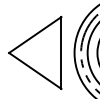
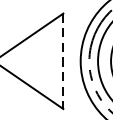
line: (61, 53) -> (63, 61), solid -> dashed

